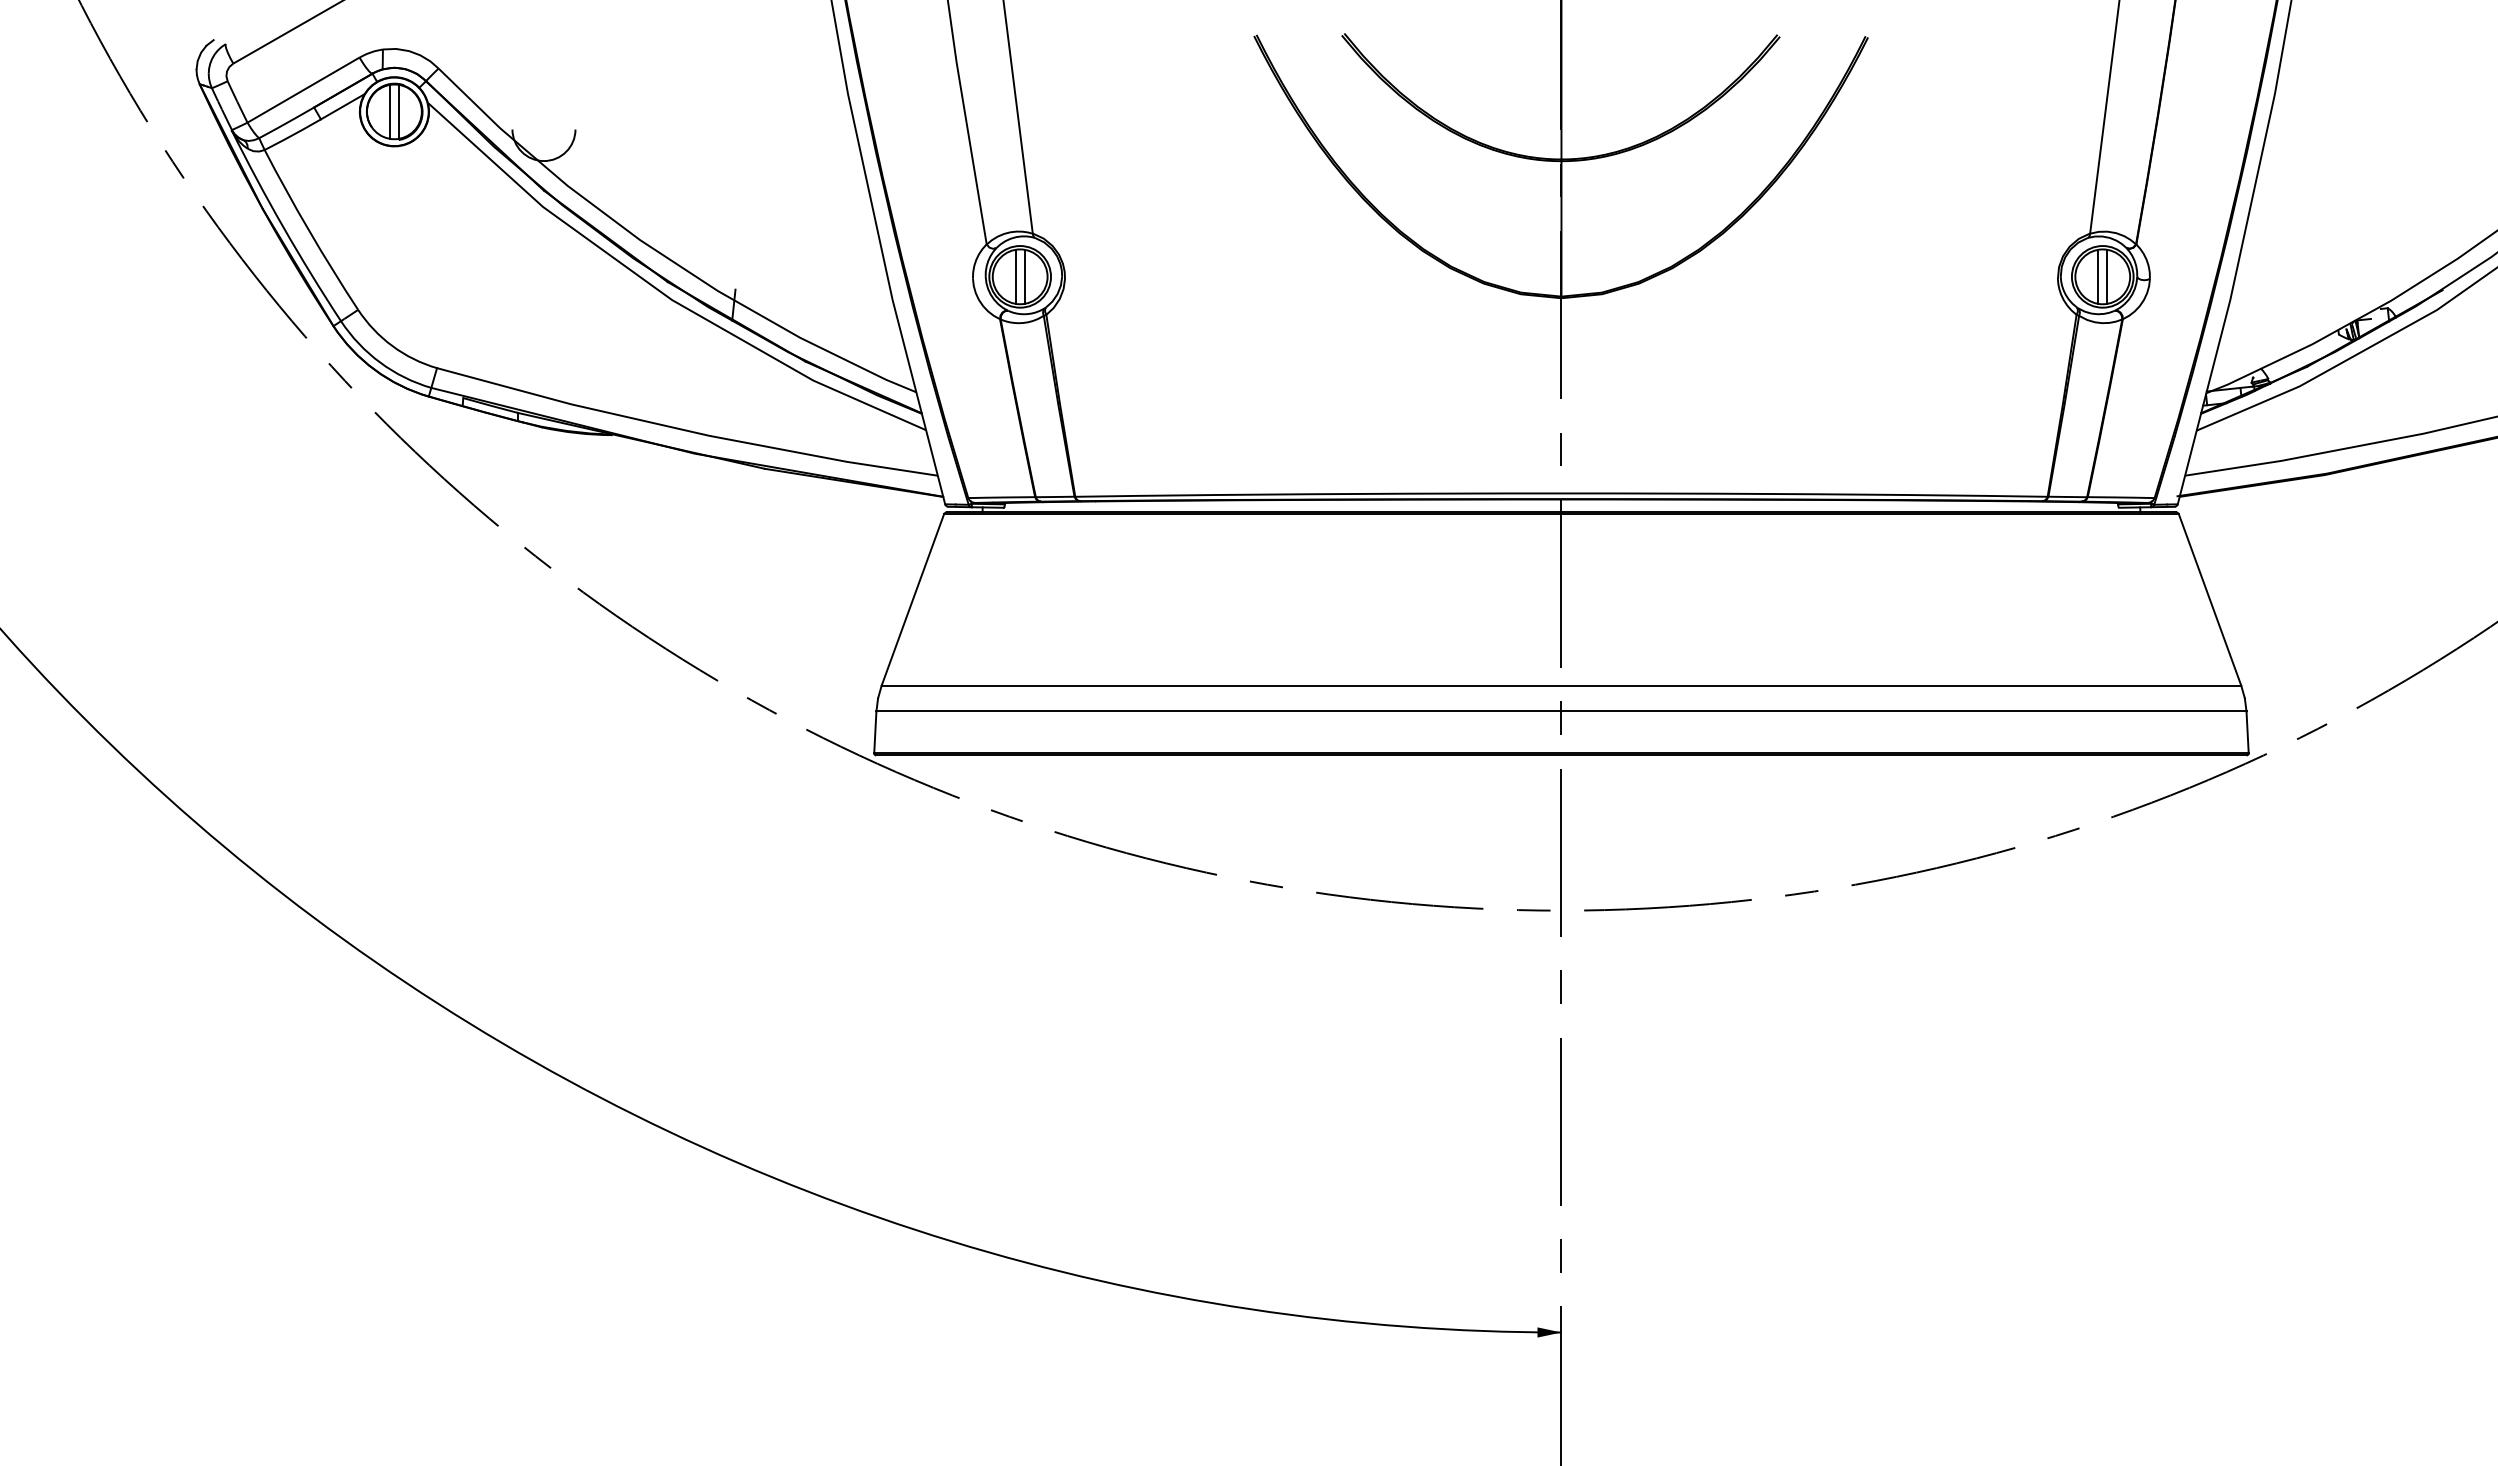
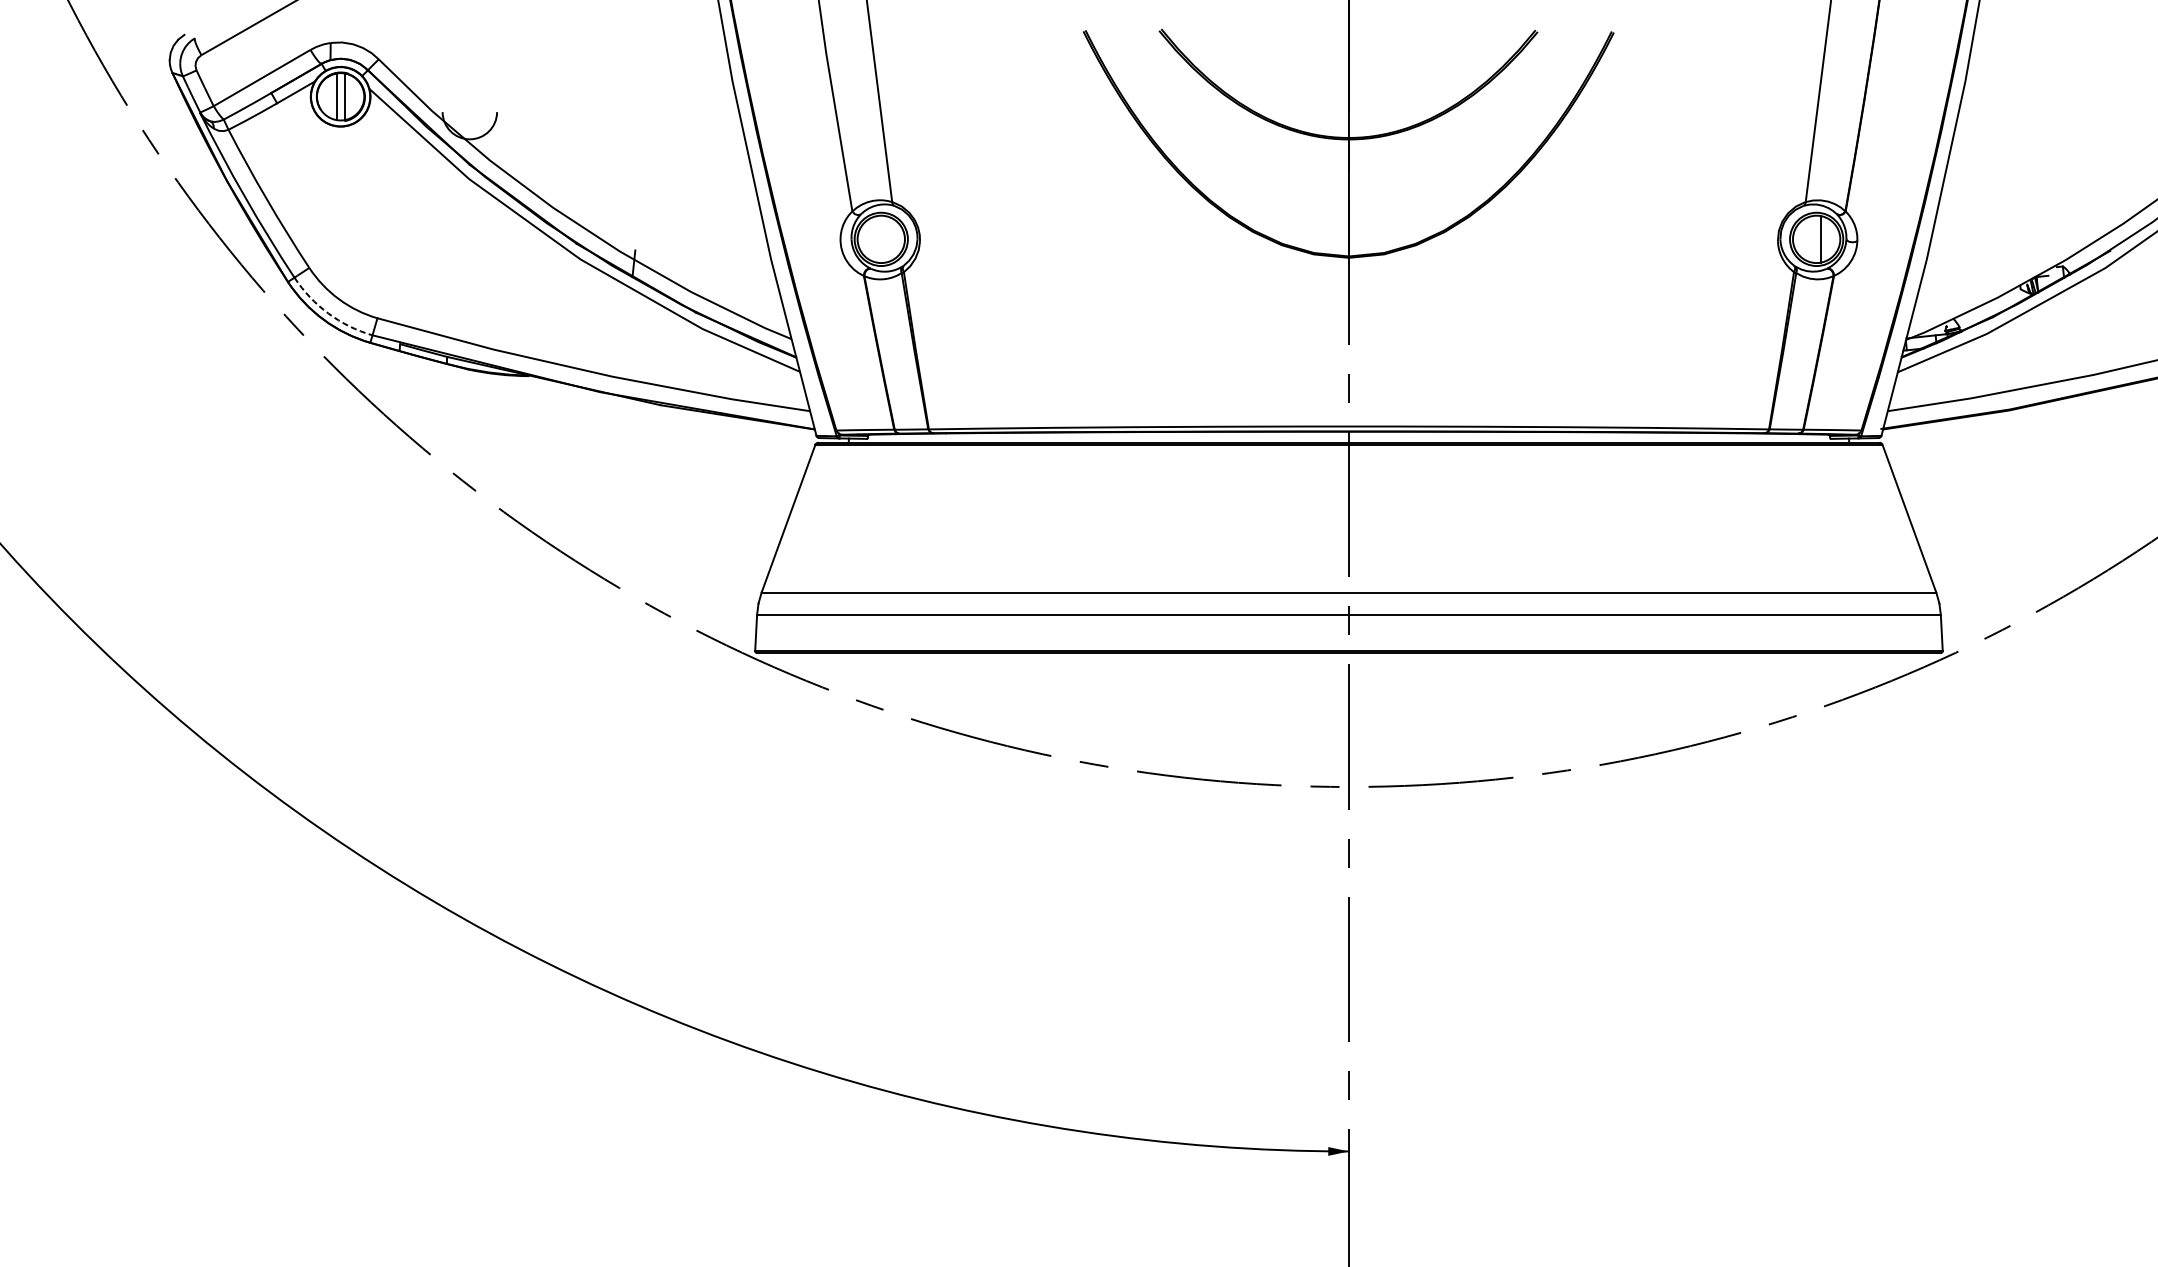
line: (1015, 276) -> (877, 239), removed
line: (1024, 276) -> (885, 239), removed
line: (2098, 276) -> (1812, 239), removed
arc: (380, 362) -> (328, 313), solid -> dashed

